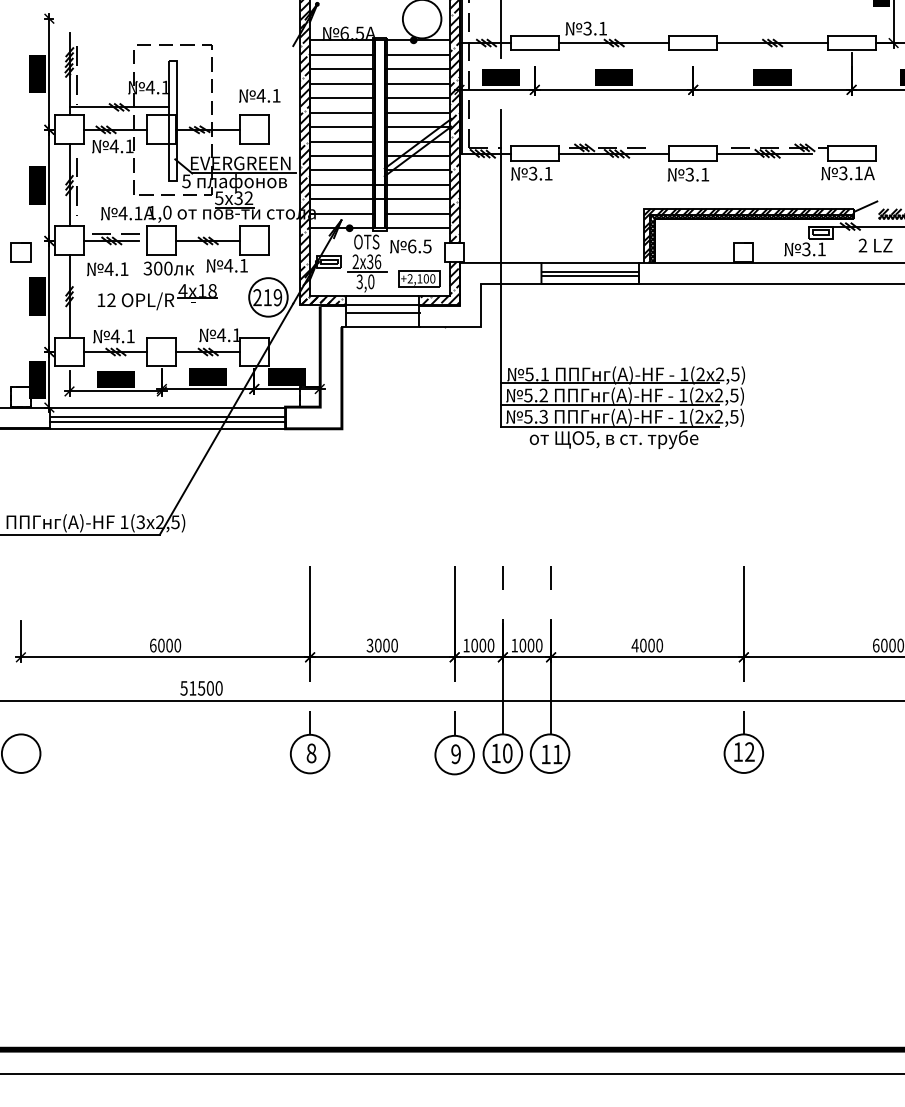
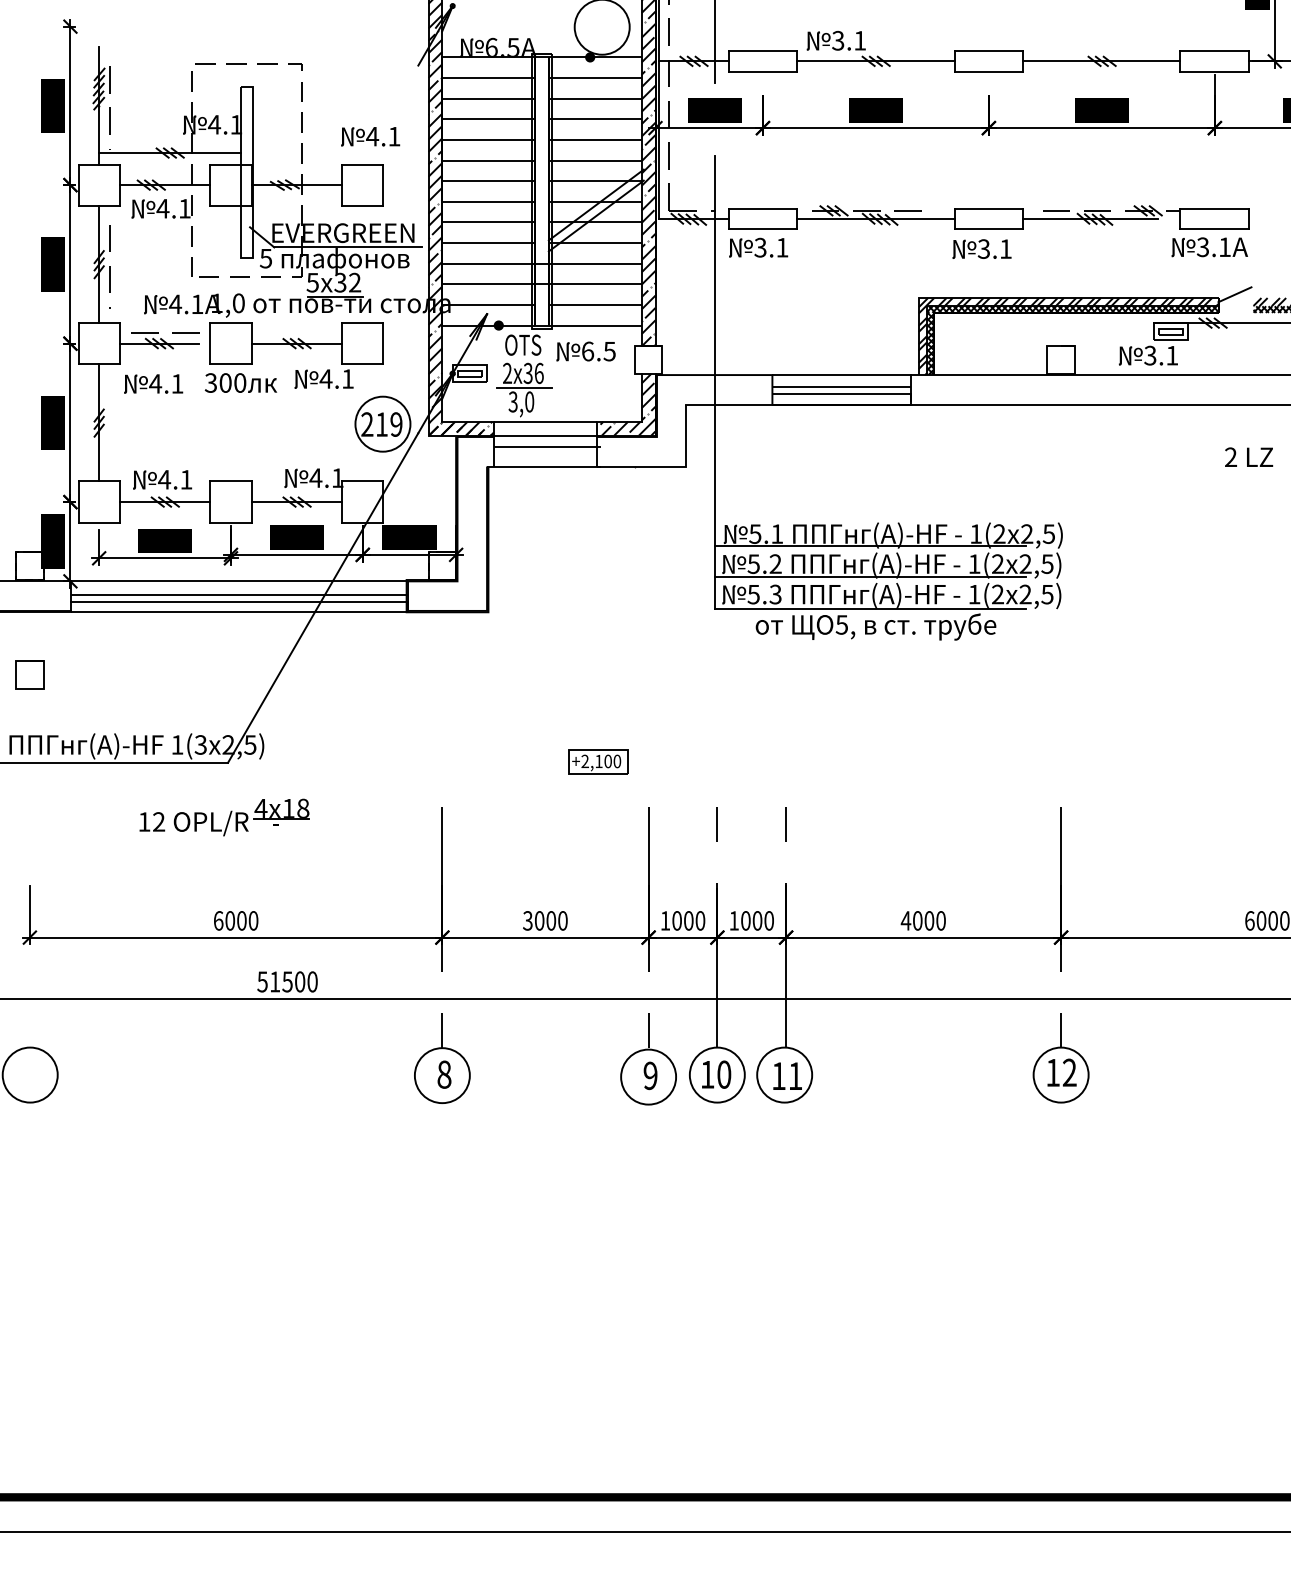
curve: (20, 243) -> (29, 662), moved
text: (875, 245) -> (1248, 457), moved
part: (419, 278) -> (598, 760), moved
part: (157, 297) -> (224, 818), moved

